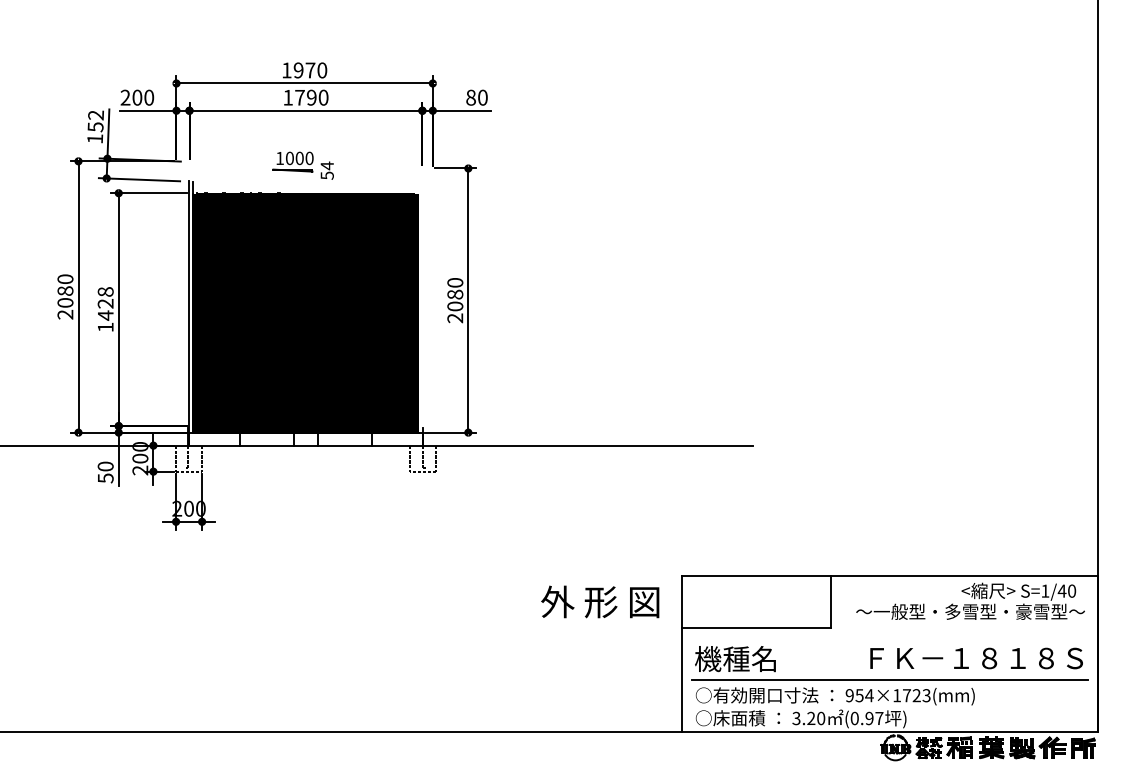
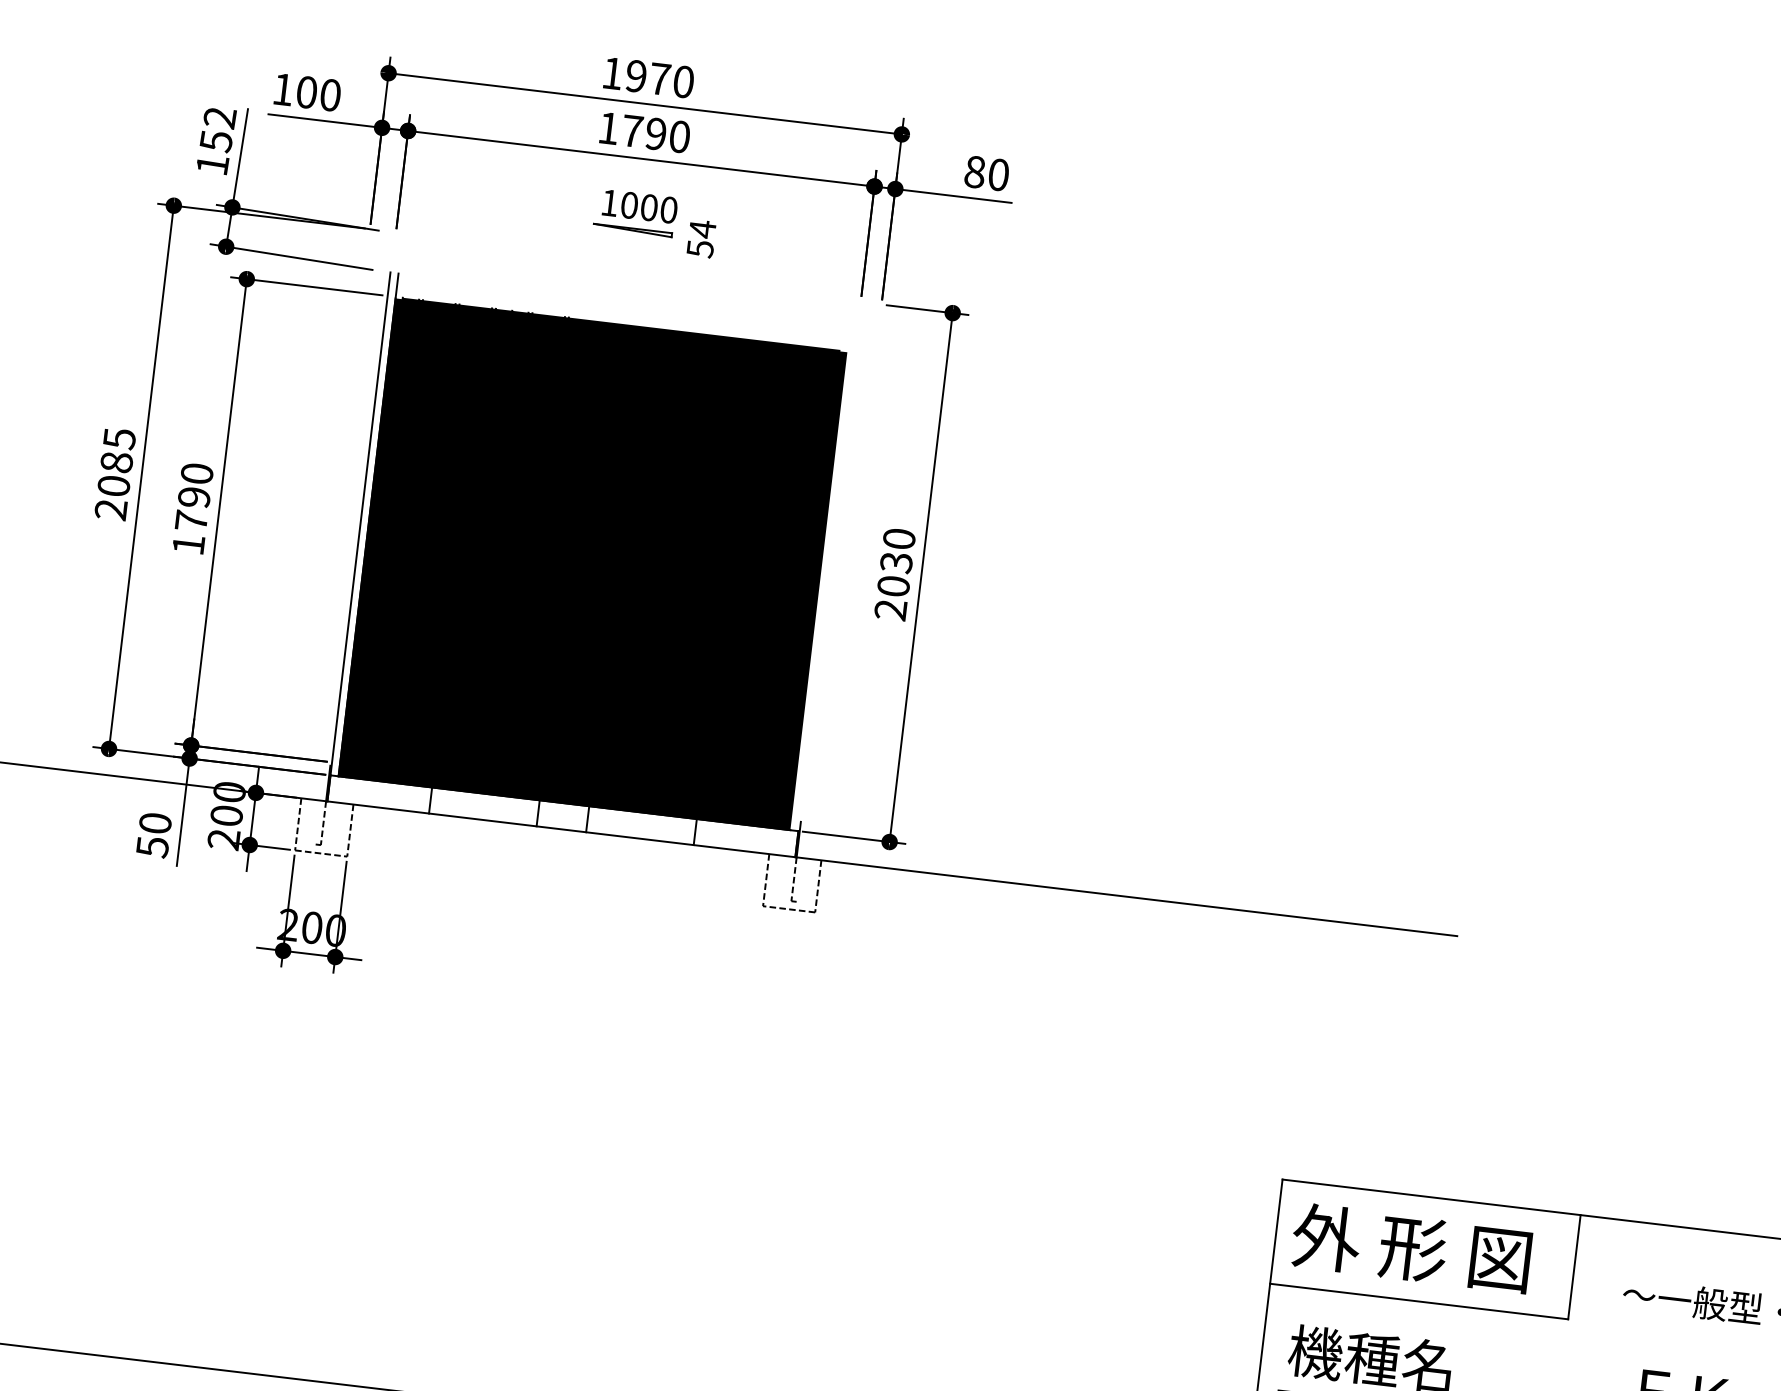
text: (125, 97) -> (283, 89), 200 -> 100
part: (302, 165) -> (653, 222), moved
text: (65, 279) -> (119, 439), 2080 -> 2085
text: (455, 294) -> (896, 562), 2080 -> 2030
text: (105, 303) -> (193, 496), 1428 -> 1790
text: (600, 601) -> (1412, 1247), moved

